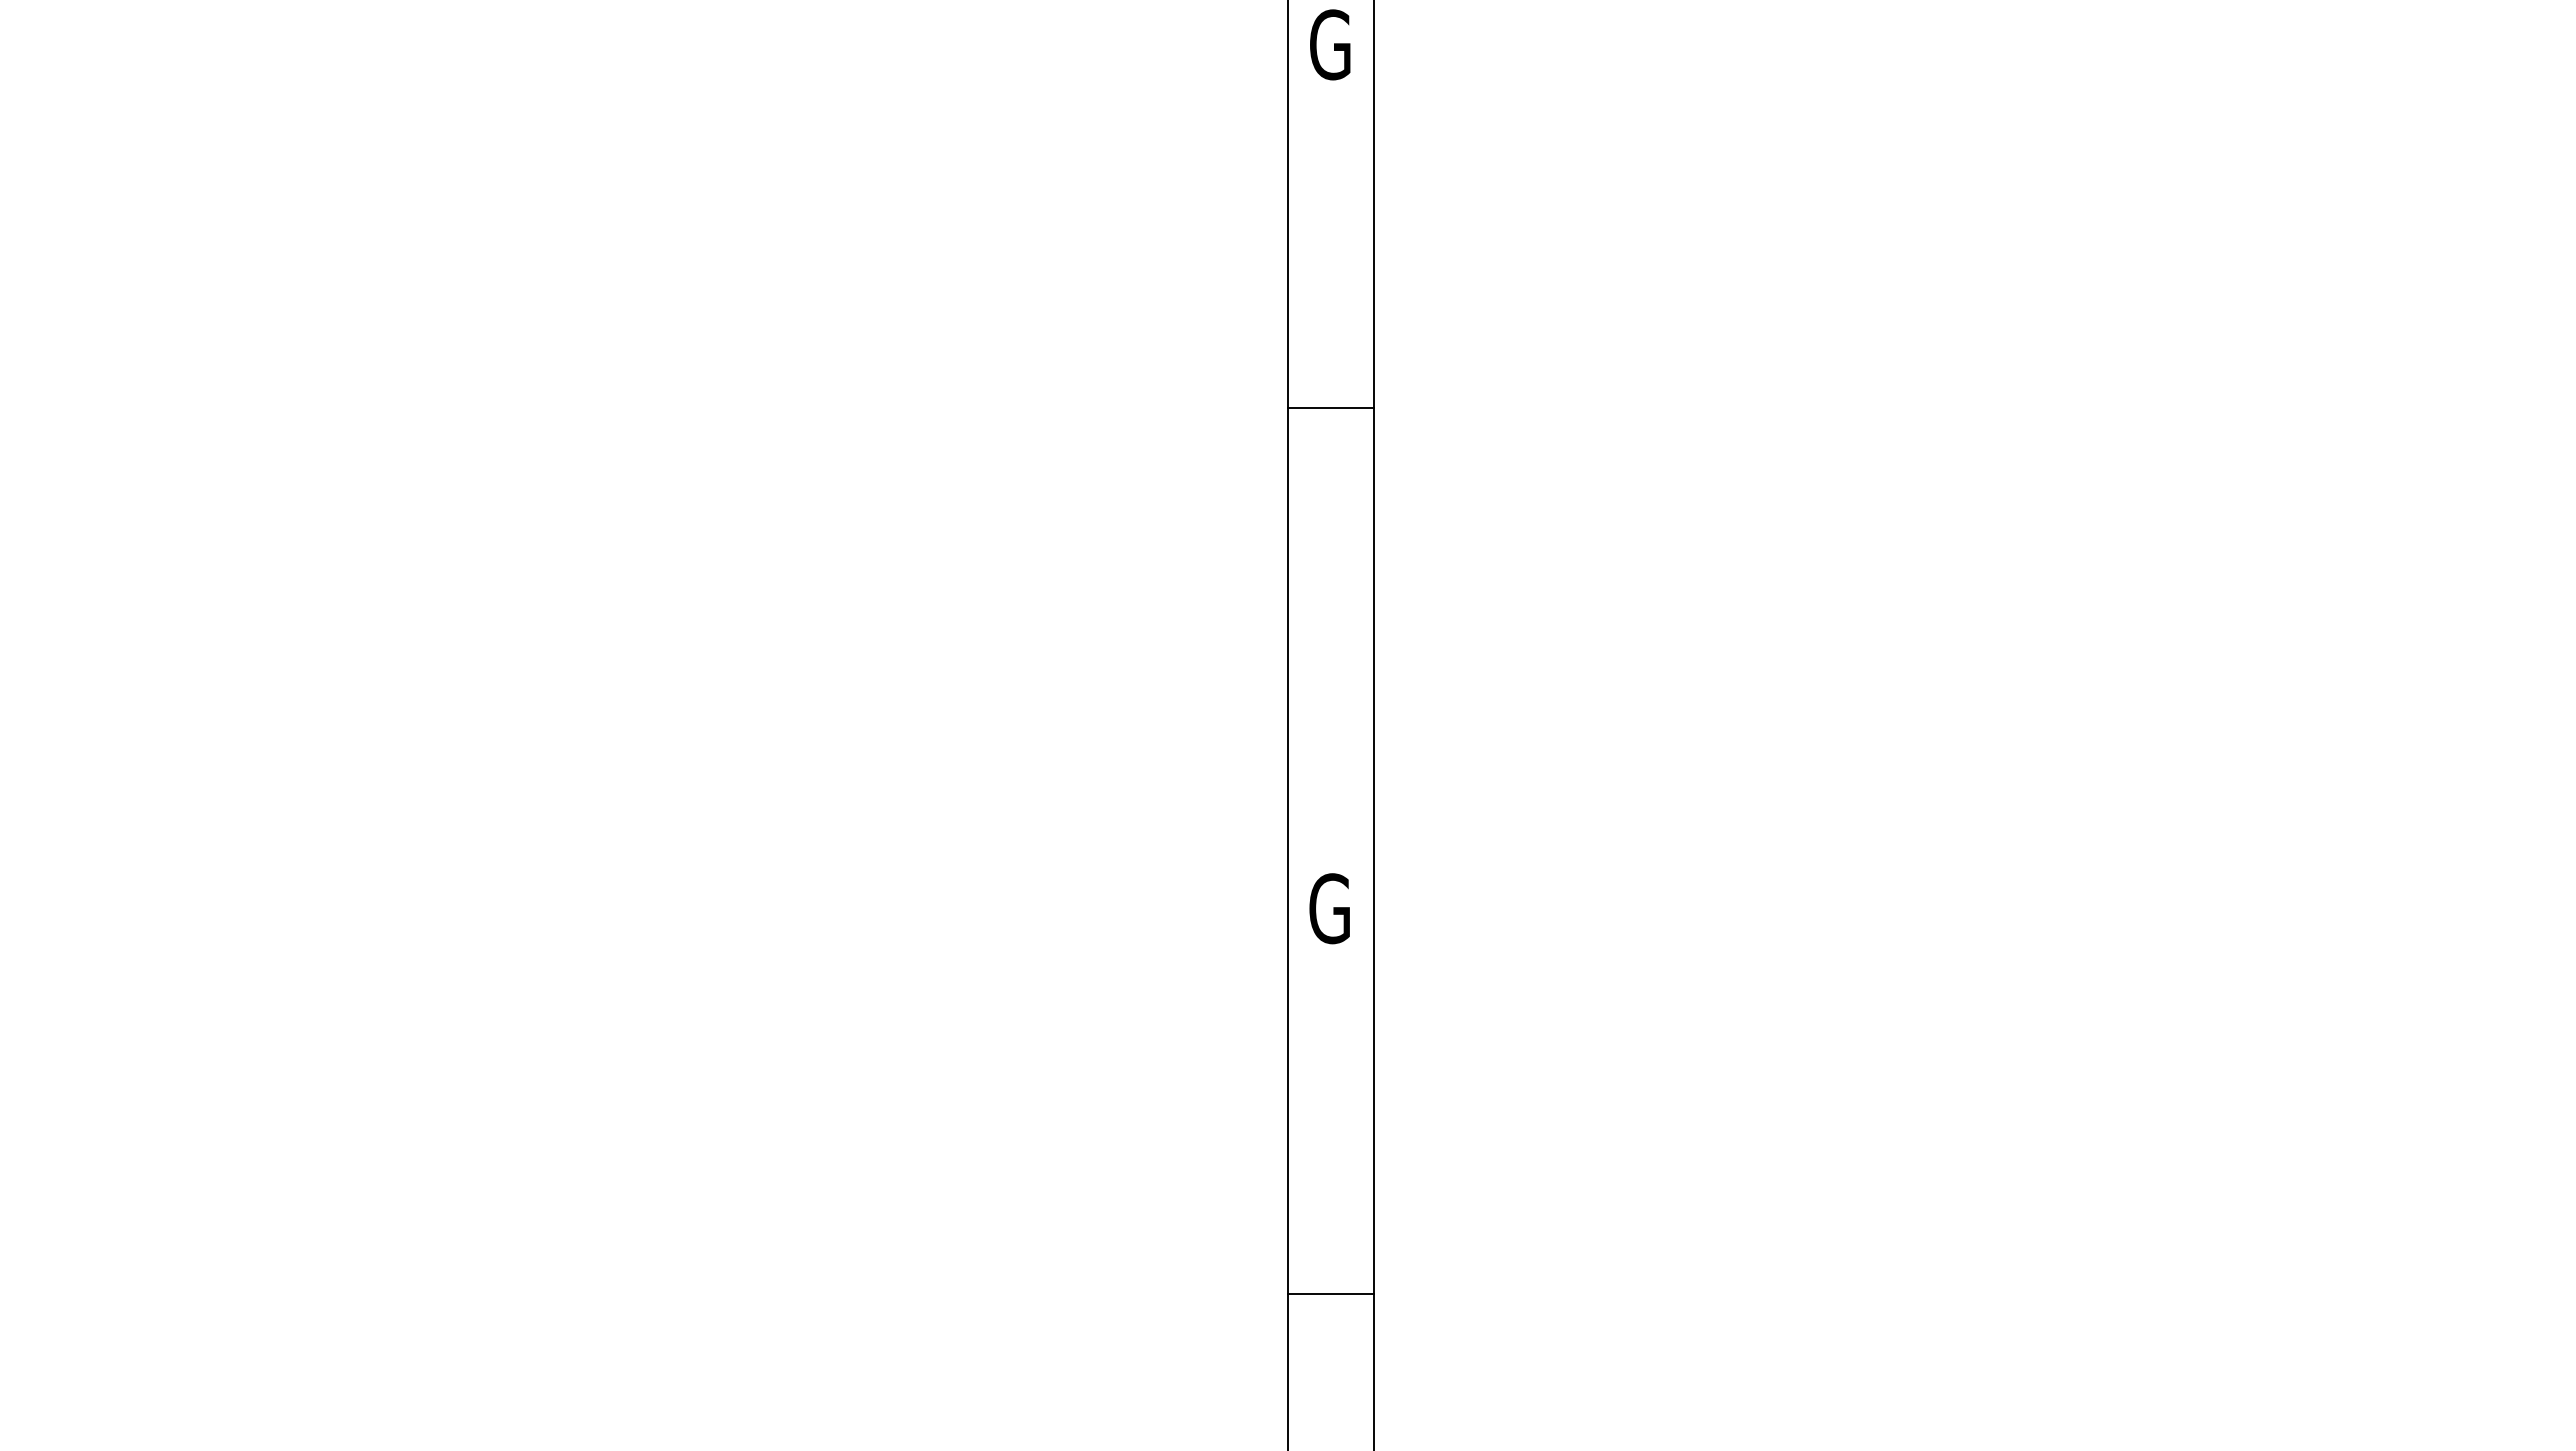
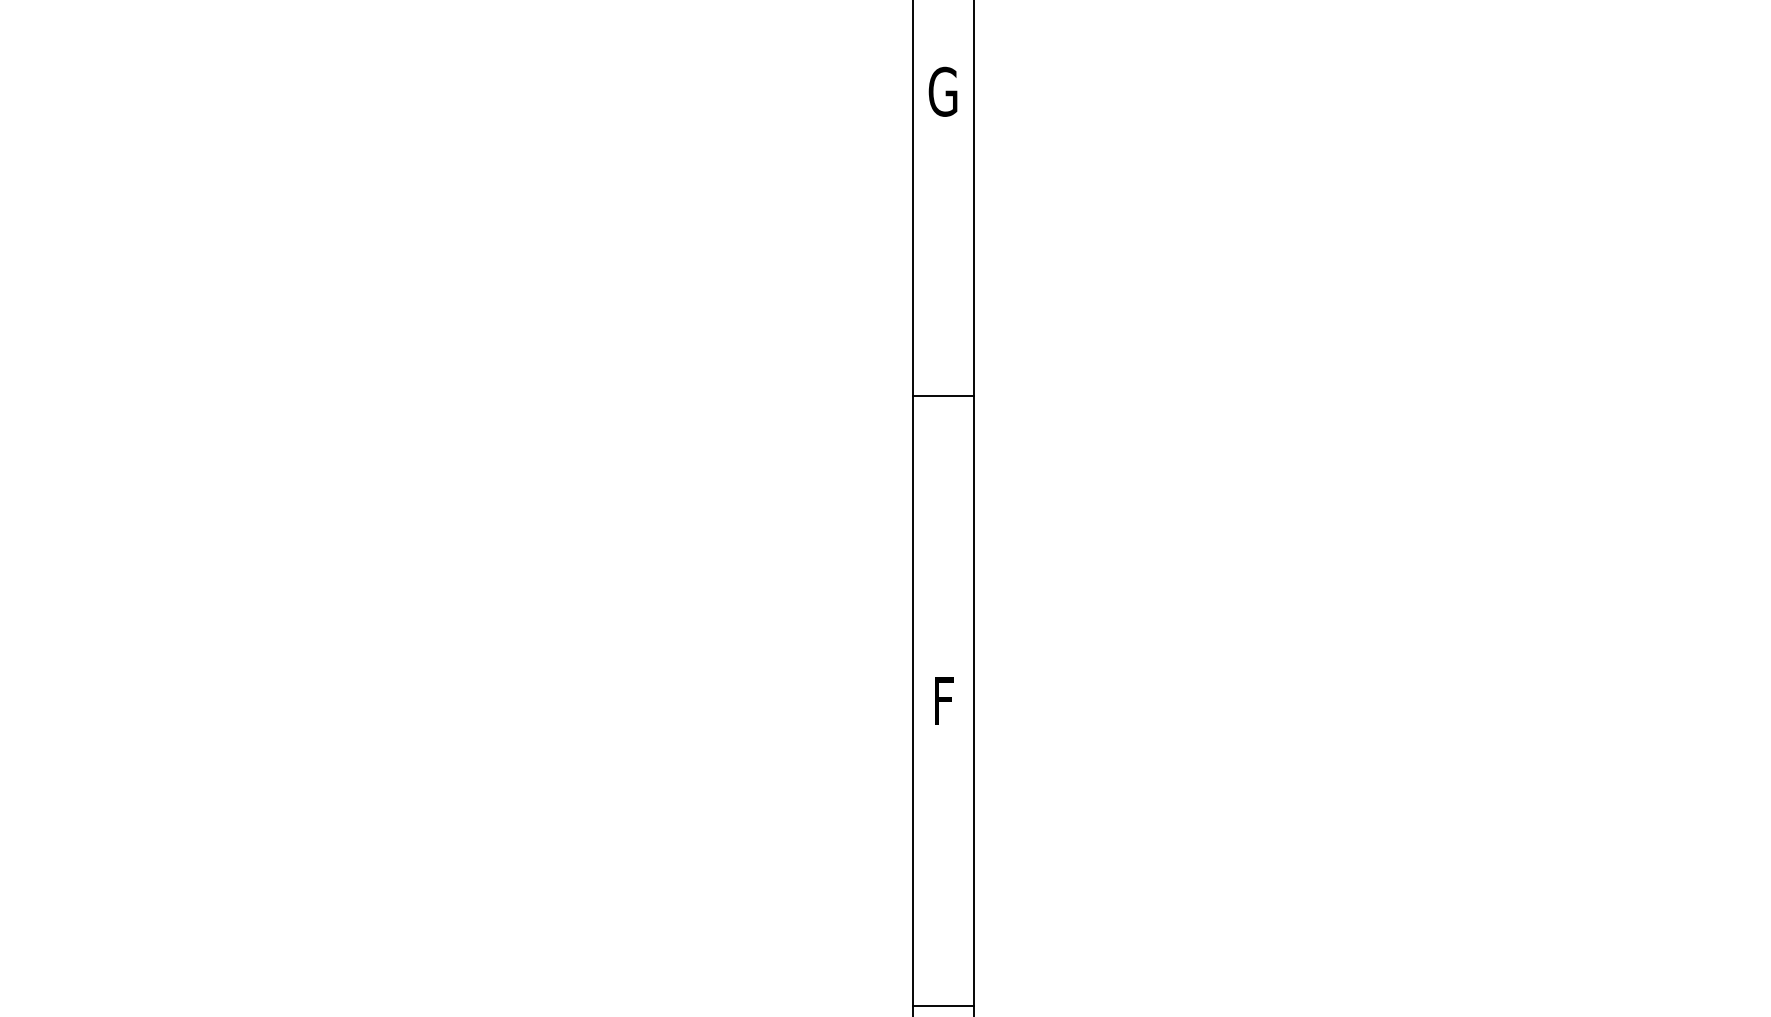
line: (1331, 407) -> (943, 396), moved
text: (1329, 908) -> (942, 701), G -> F
line: (1331, 1294) -> (943, 1005), moved

